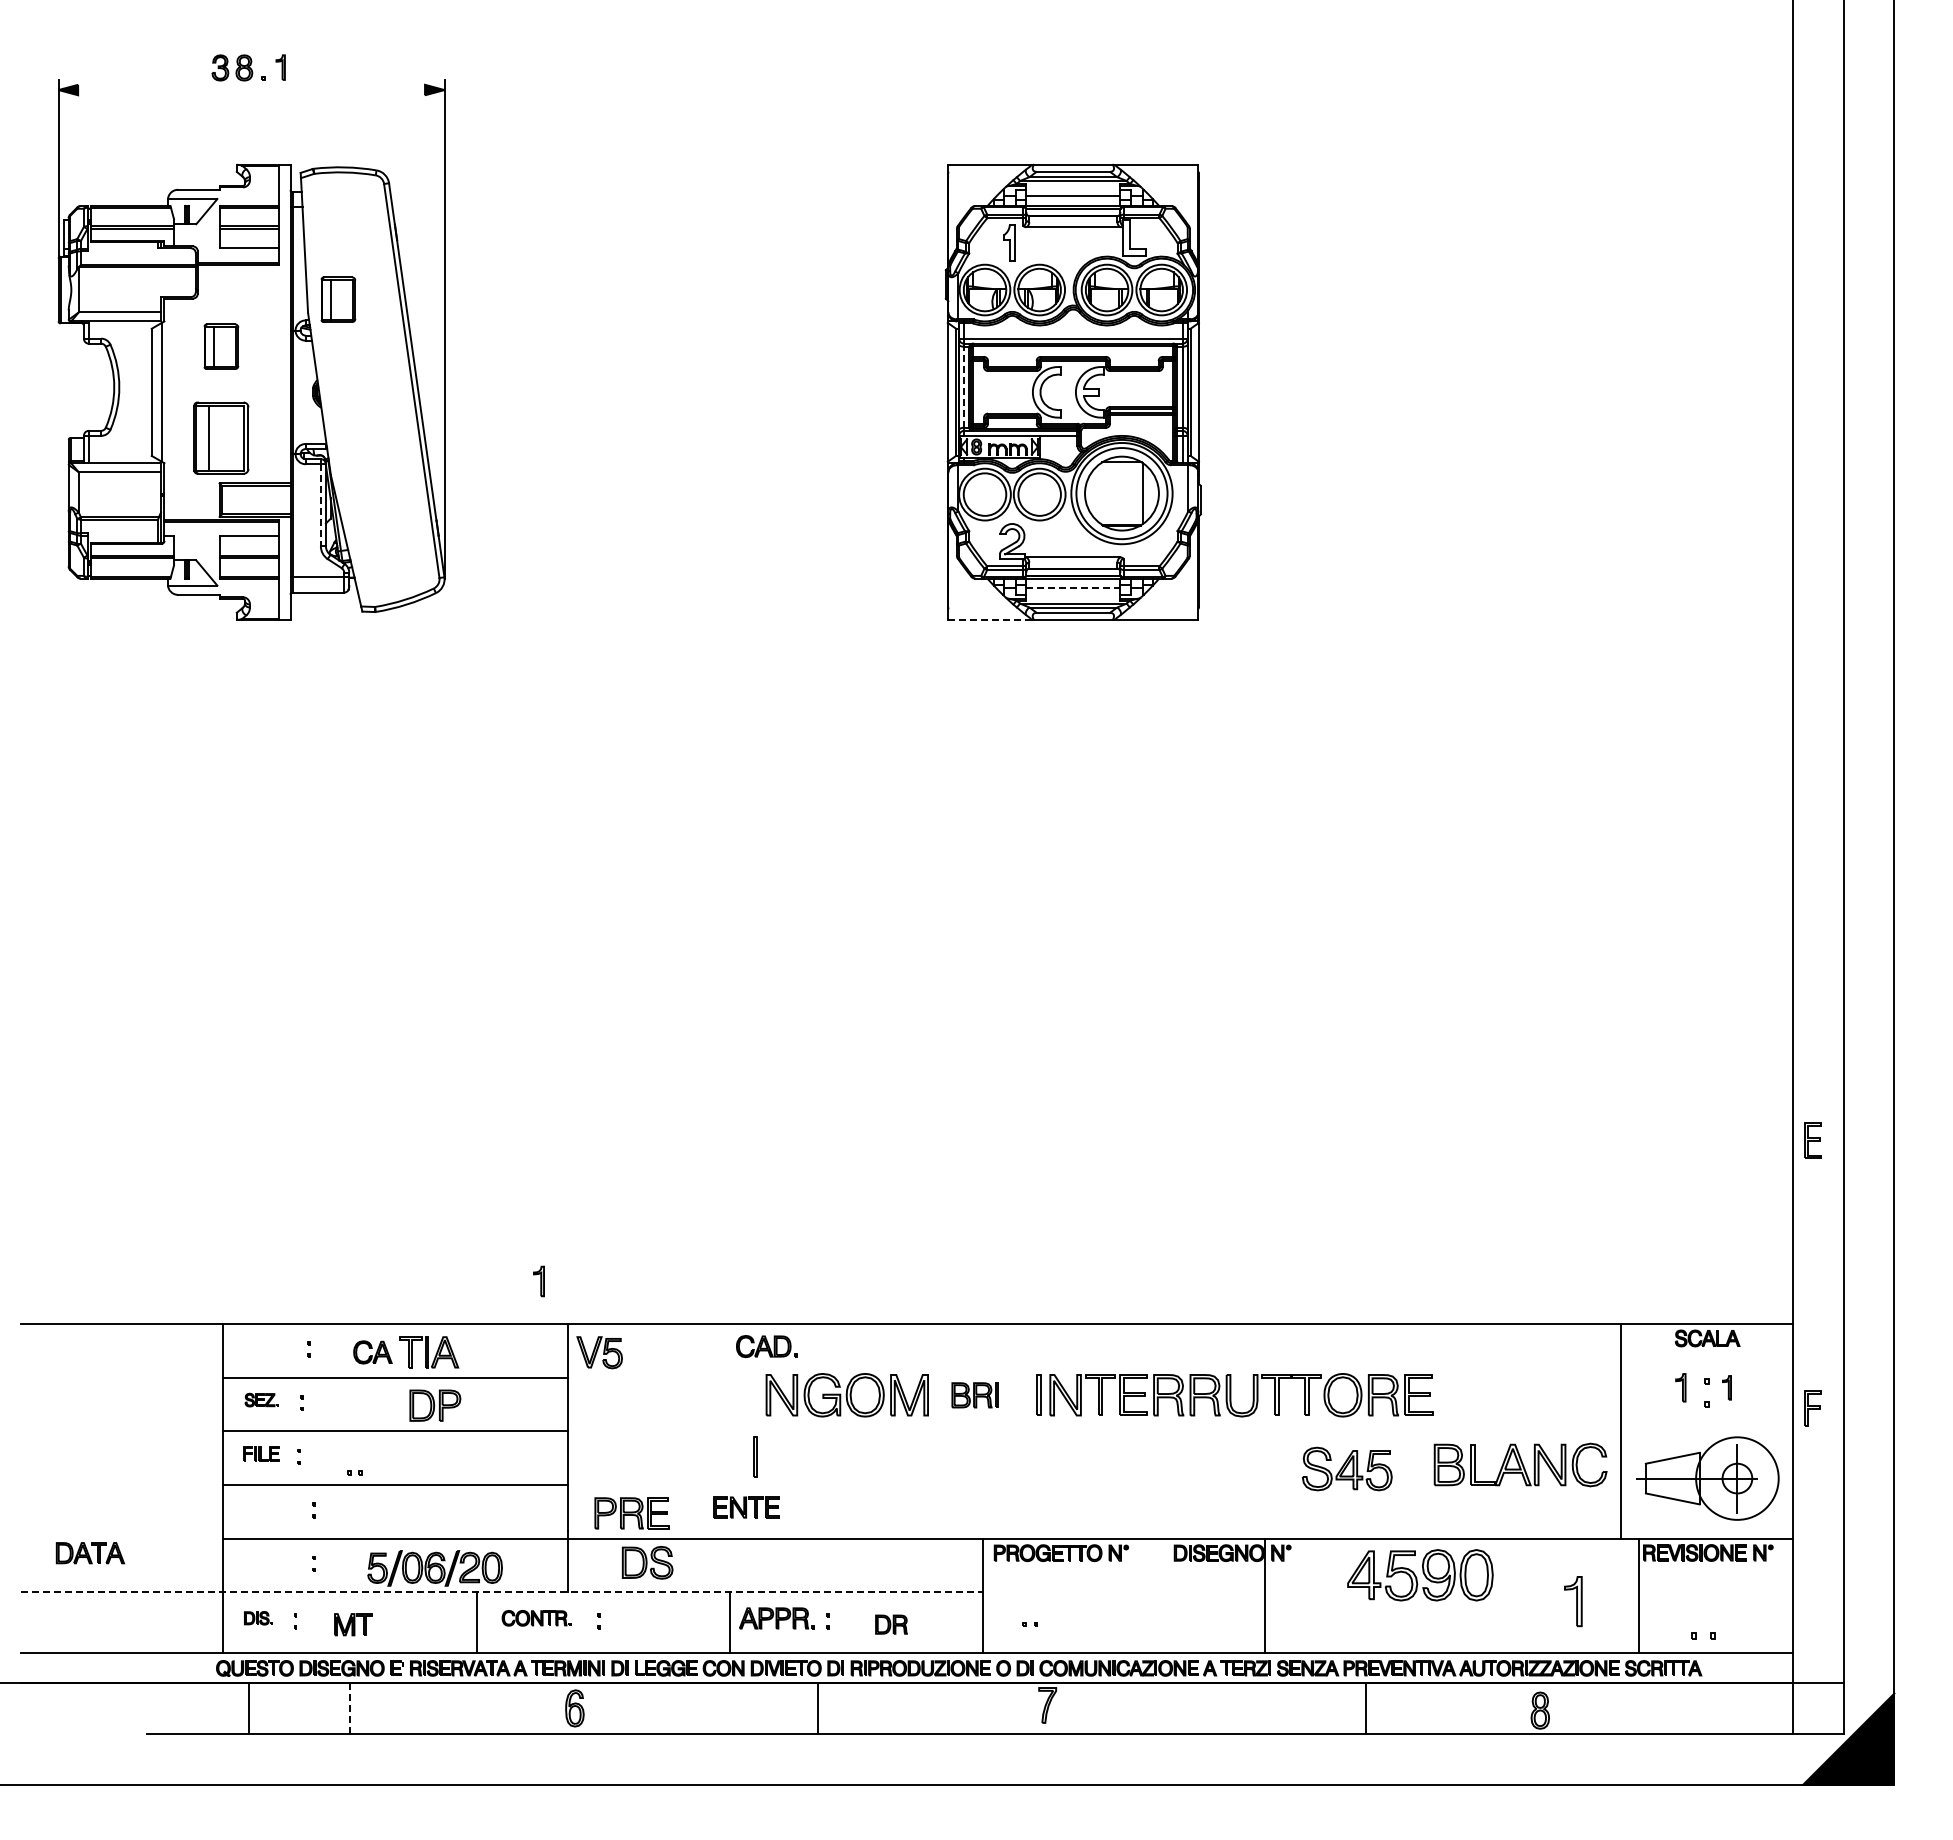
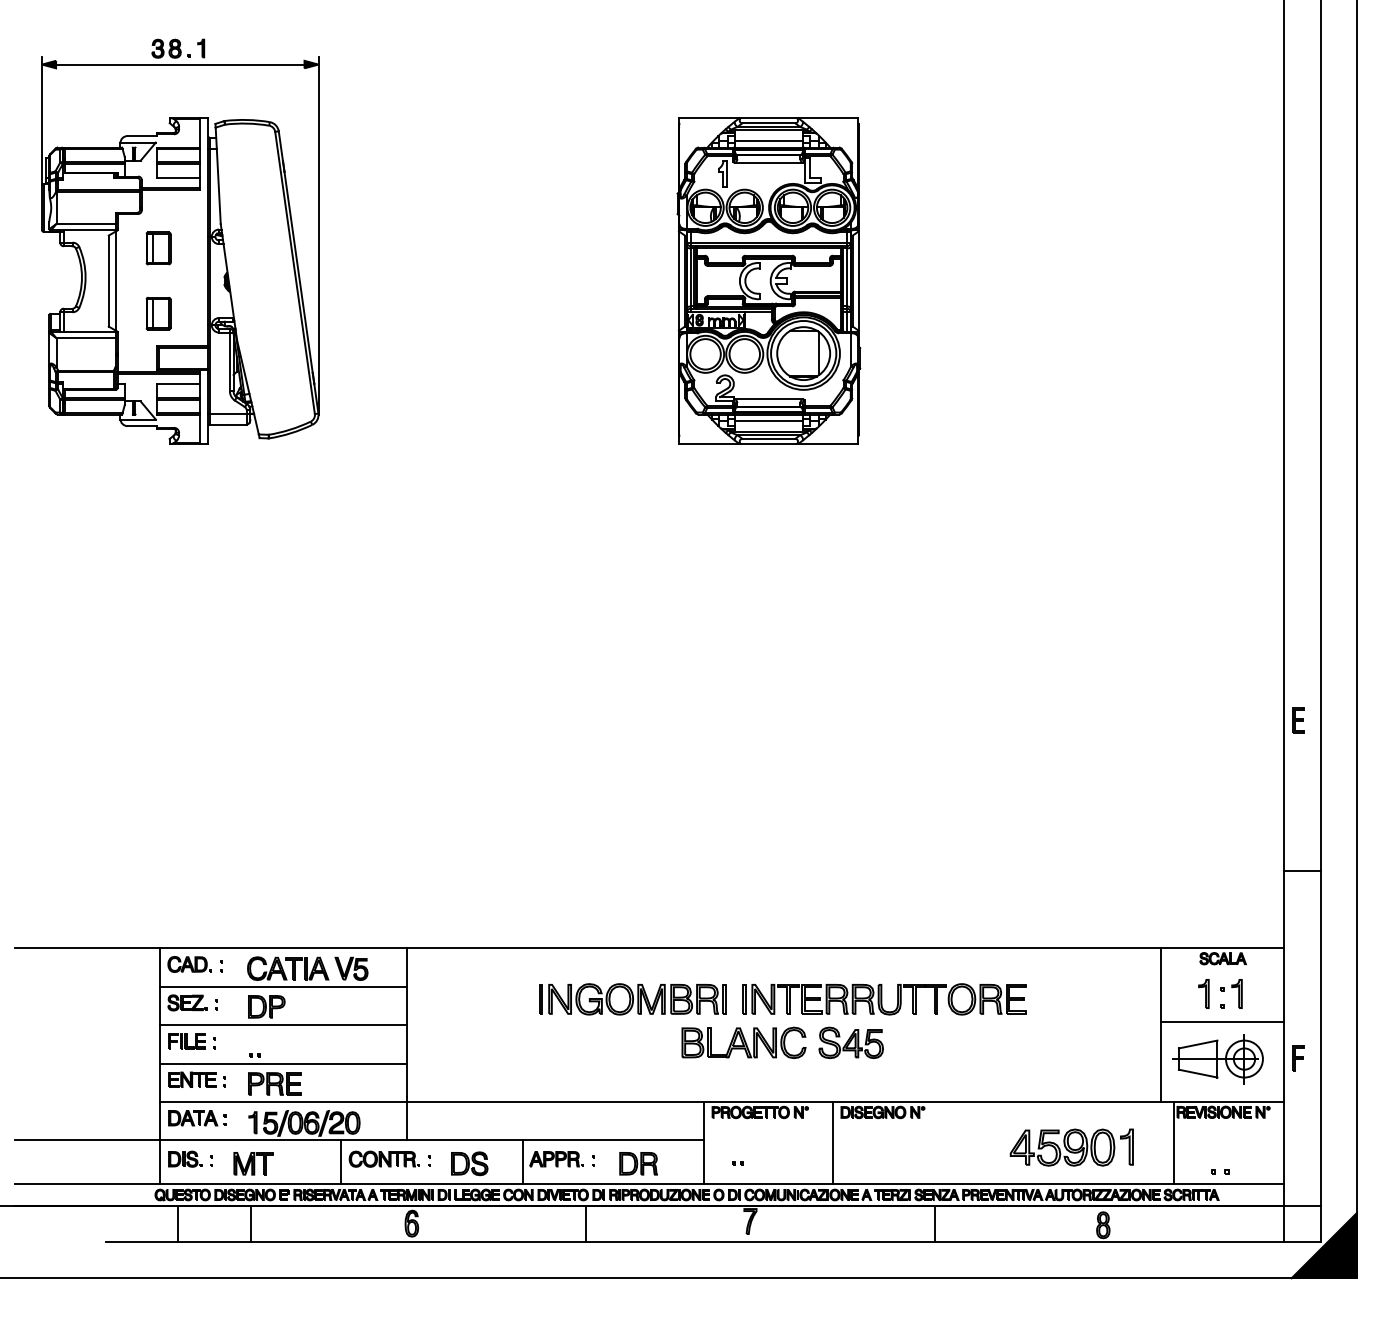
line: (251, 90) -> (180, 64), added
part: (338, 299) -> (242, 214), removed
line: (964, 387) -> (690, 277), dashed -> solid
part: (221, 437) -> (158, 313), size x0.62
line: (320, 505) -> (229, 362), dashed -> solid
line: (1073, 588) -> (768, 421), dashed -> solid
line: (990, 619) -> (709, 443), dashed -> solid
part: (1812, 1140) -> (1298, 720), moved
line: (1818, 1215) -> (1302, 870), added
part: (538, 1281) -> (252, 1122), moved
part: (766, 1346) -> (189, 964), moved
part: (372, 1352) -> (266, 968), size x1.43
part: (599, 1352) -> (351, 968), moved
part: (1680, 1387) -> (1203, 993), size x1.43
part: (1726, 1387) -> (1236, 993), size x1.67
part: (975, 1395) -> (698, 999), size x1.67
part: (261, 1399) -> (187, 1002), size x1.67
part: (435, 1405) -> (266, 1006), moved
part: (1812, 1408) -> (1298, 1058), moved
line: (1706, 1426) -> (1222, 1021), added
part: (261, 1453) -> (187, 1041), size x1.43
line: (754, 1456) -> (540, 998), moved
part: (1520, 1464) -> (743, 1042), moved
part: (1347, 1468) -> (851, 1042), moved
circle: (1737, 1478) -> (1244, 1058), size x0.62
part: (746, 1507) -> (192, 1079), moved
part: (631, 1513) -> (274, 1084), moved
part: (89, 1553) -> (192, 1118), moved
part: (647, 1562) -> (469, 1163), moved
part: (1420, 1575) -> (1062, 1147), moved
line: (502, 1592) -> (360, 1140), dashed -> solid
line: (1264, 1595) -> (832, 1142), moved
part: (258, 1617) -> (185, 1158), size x1.67
part: (536, 1617) -> (384, 1158), size x1.43
part: (353, 1624) -> (253, 1163), size x1.43
part: (891, 1624) -> (638, 1163), size x1.67
line: (350, 1708) -> (251, 1223), dashed -> solid
line: (1365, 1708) -> (935, 1223), moved

